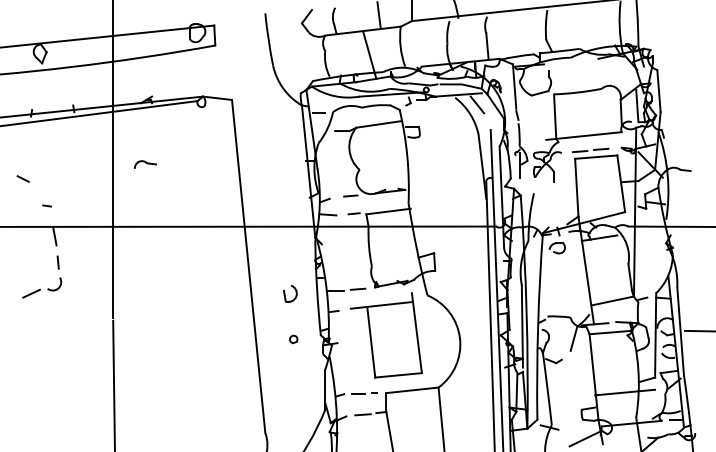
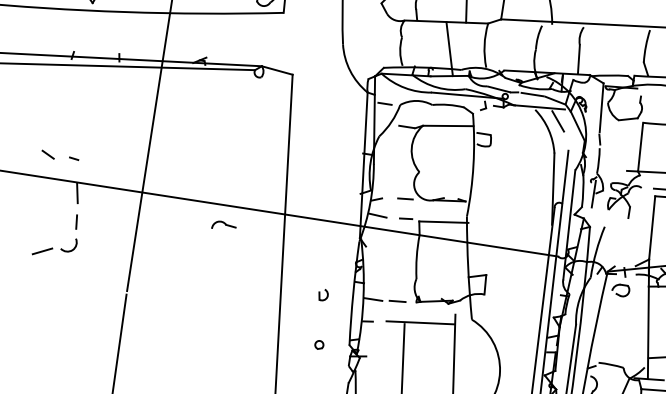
part: (145, 164) -> (224, 225), moved
line: (22, 178) -> (47, 154), moved
part: (290, 293) -> (323, 294), size x0.62

